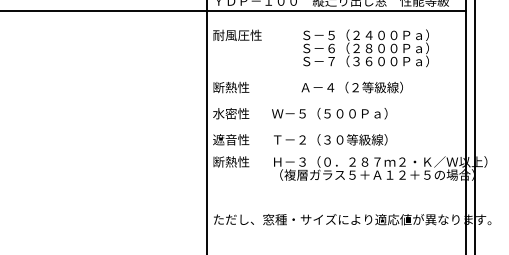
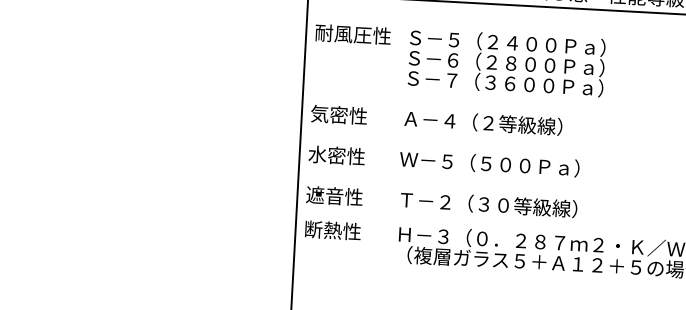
text: (365, 48) -> (505, 63), moved
text: (225, 87) -> (330, 114), 断熱性 -> 気密性
text: (351, 87) -> (482, 122), moved

